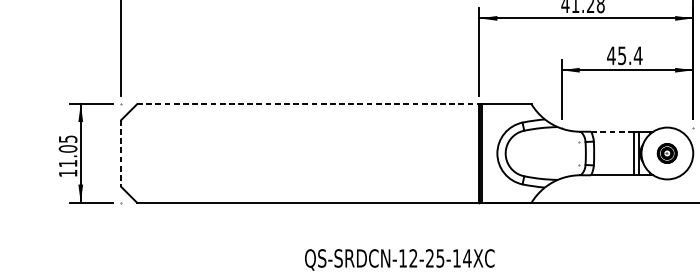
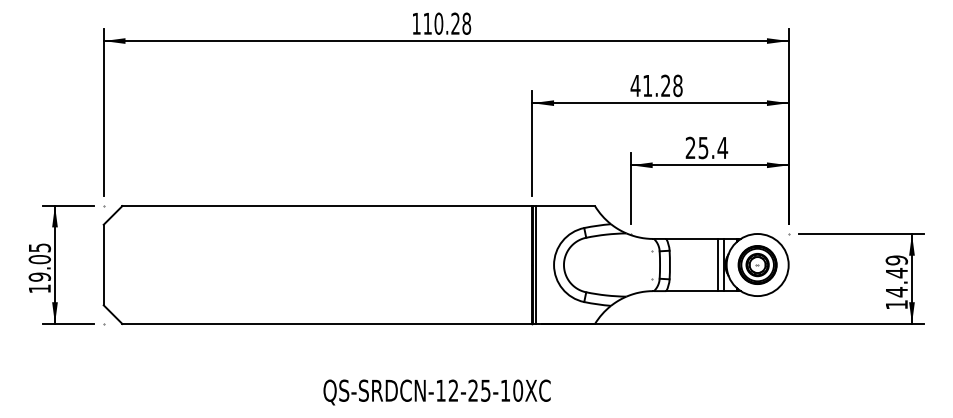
text: (611, 55) -> (690, 147), 45.4 -> 25.4
line: (308, 104) -> (327, 206), dashed -> solid
line: (612, 131) -> (691, 238), dashed -> solid
line: (121, 153) -> (103, 265), dashed -> solid
part: (667, 153) -> (757, 264), size x1.67
text: (67, 163) -> (39, 276), 11.05 -> 19.05
text: (466, 258) -> (517, 390), QS-SRDCN-12-25-14XC -> QS-SRDCN-12-25-10XC

